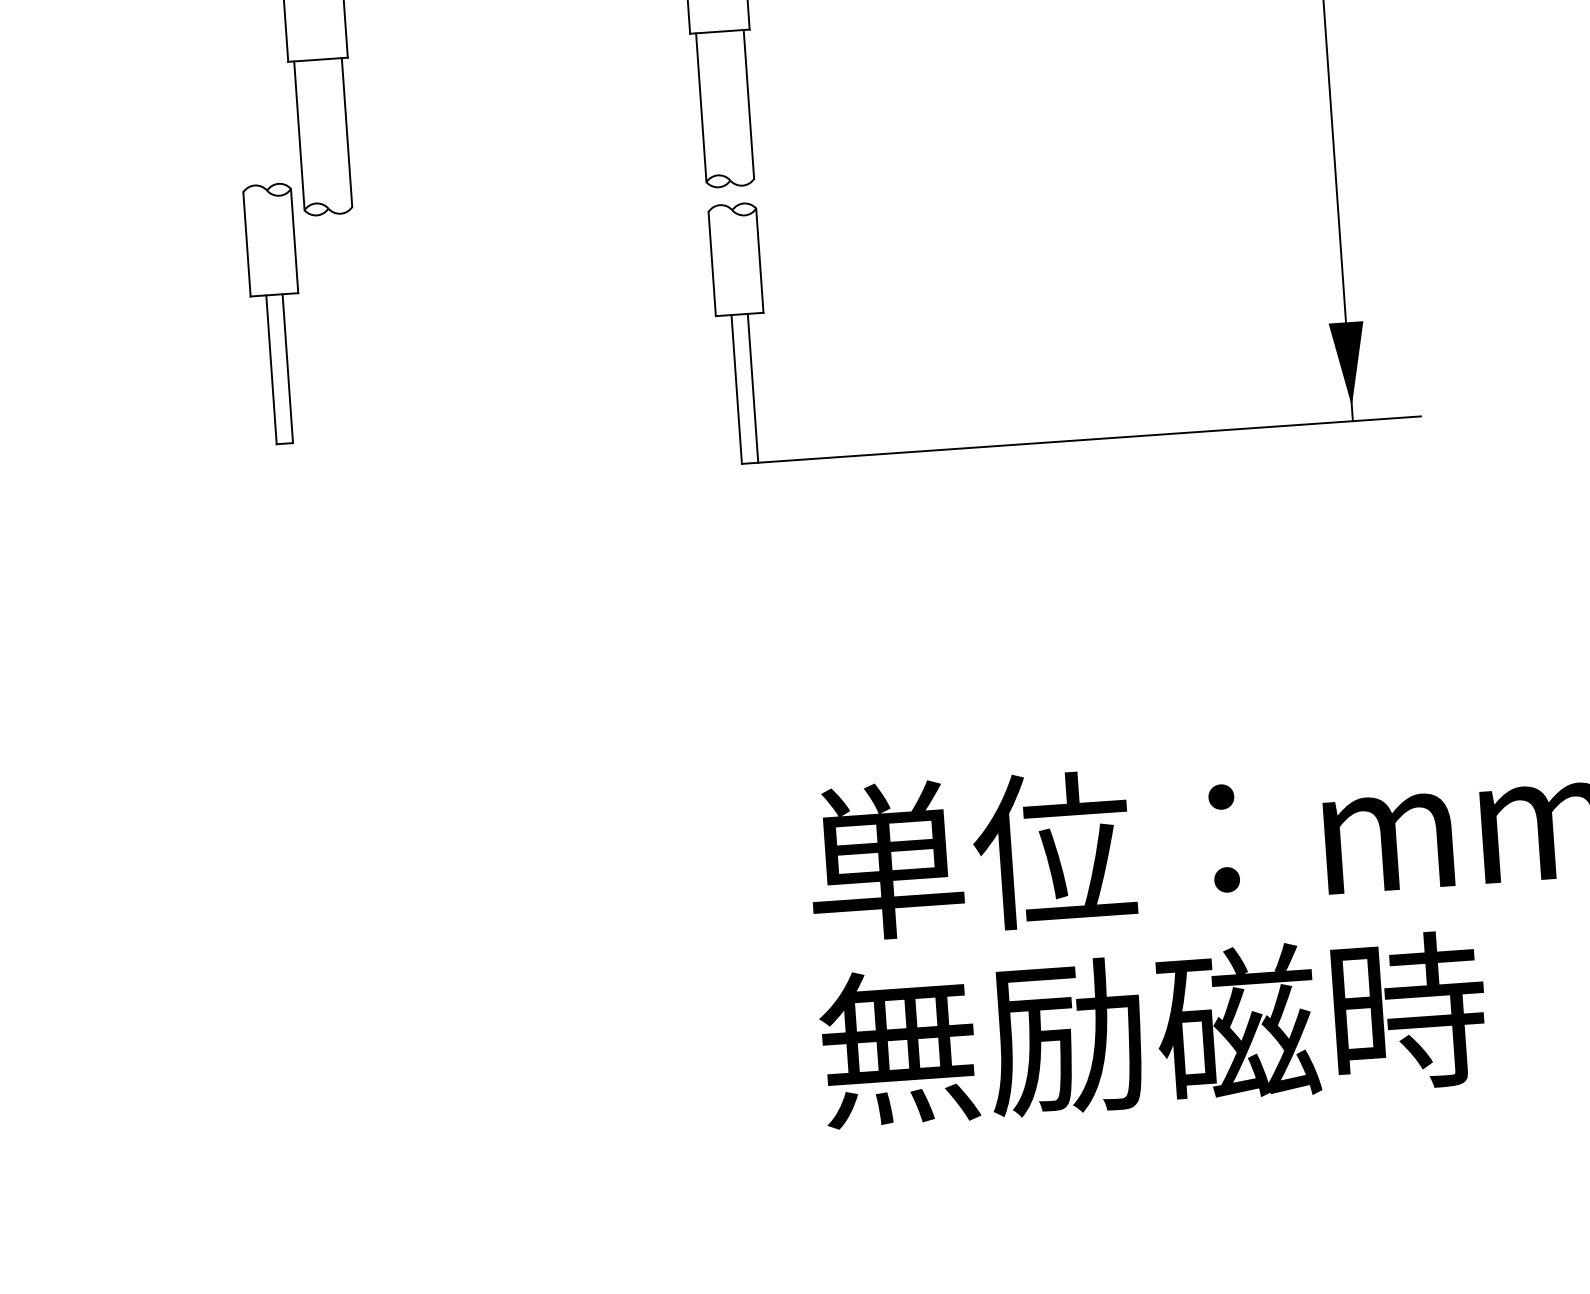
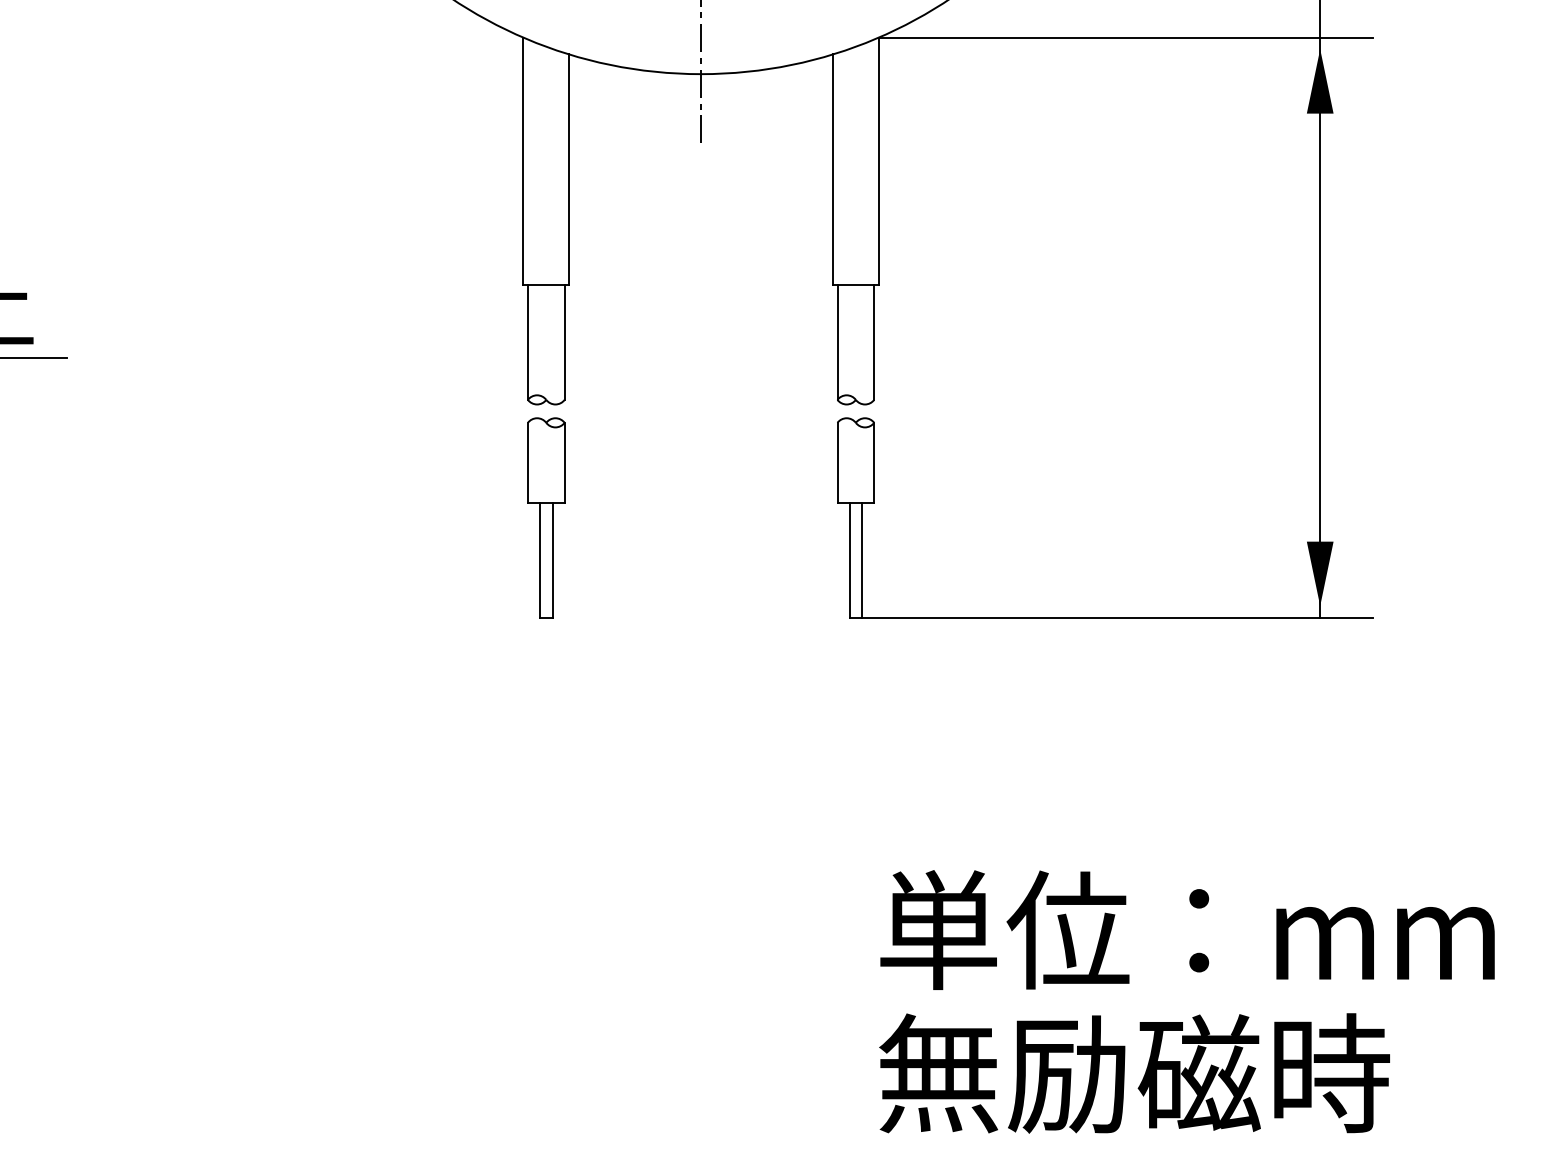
part: (276, 313) -> (546, 517), moved

